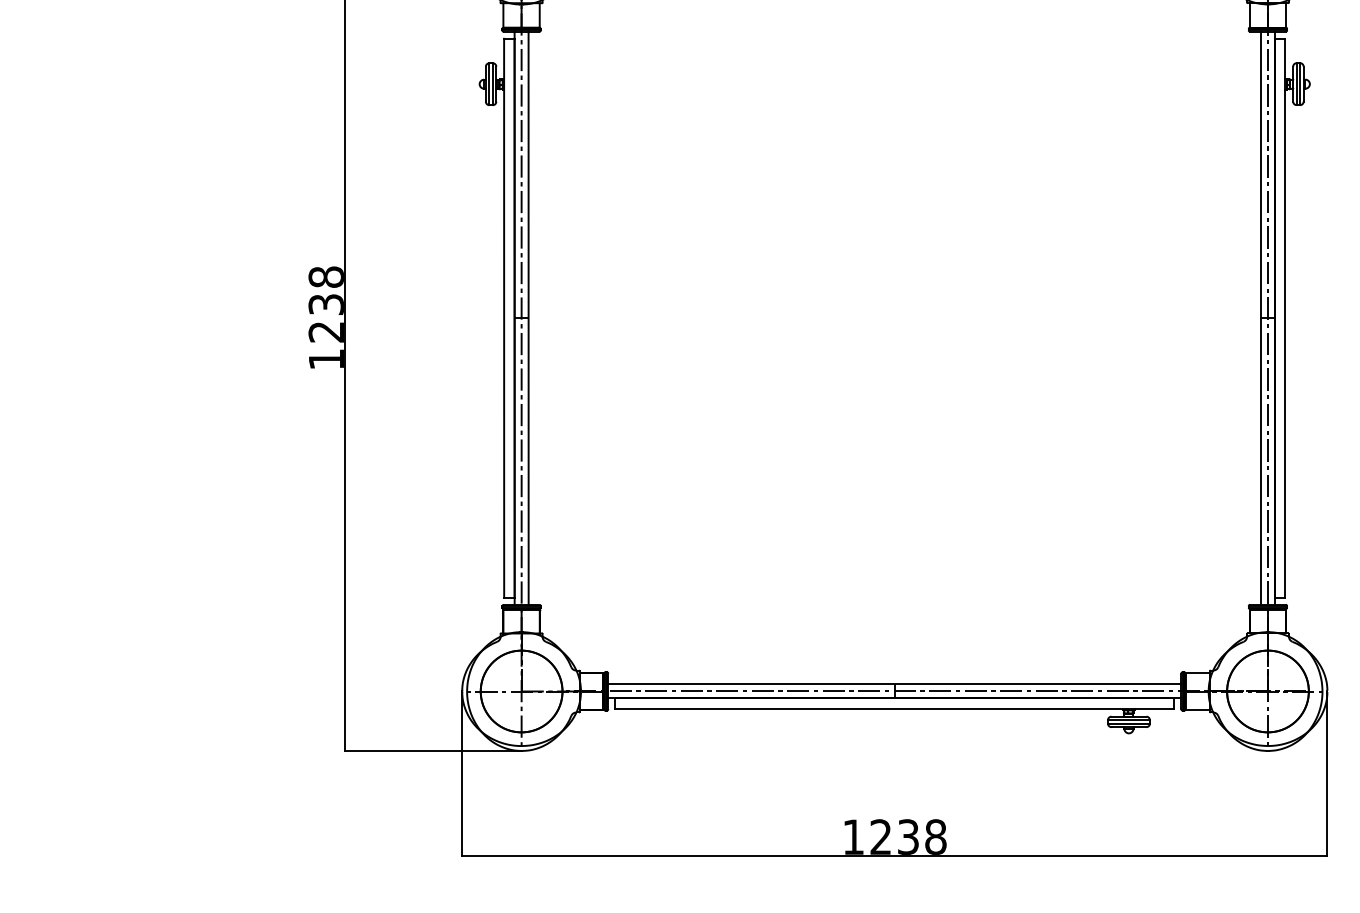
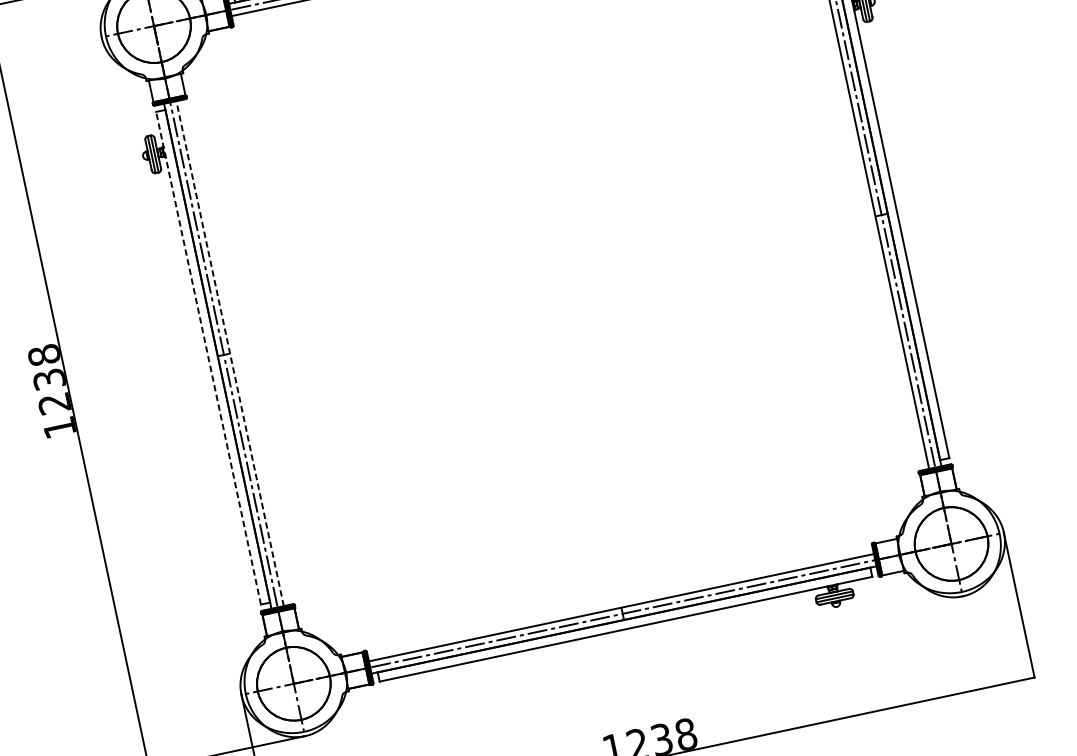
line: (504, 318) -> (208, 358), solid -> dashed
line: (528, 318) -> (230, 353), solid -> dashed

